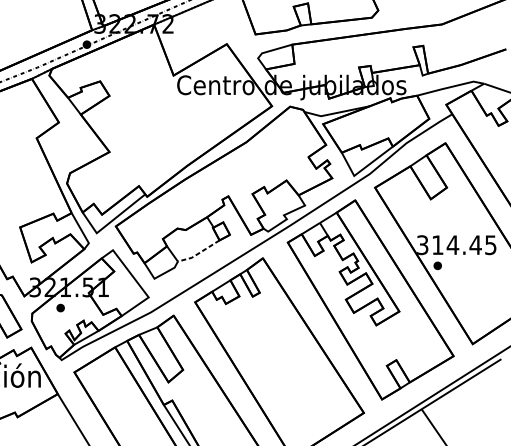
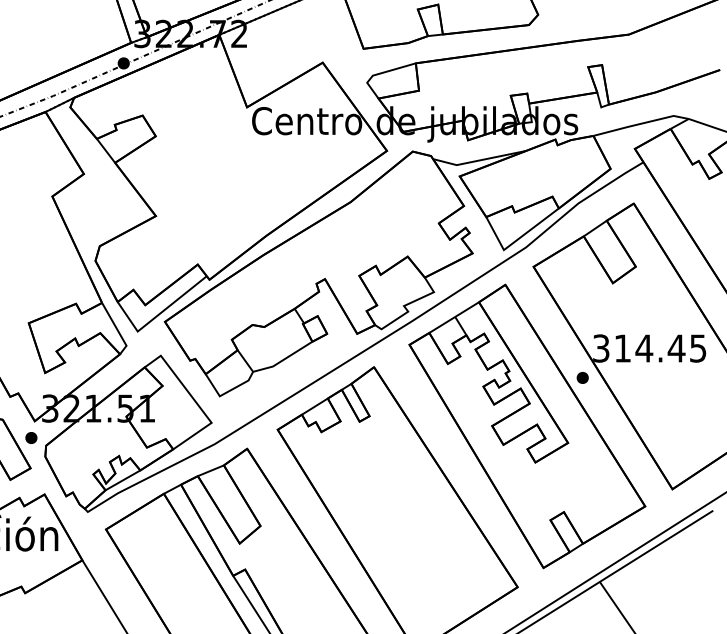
line: (199, 253) -> (283, 360), dashed -> solid
part: (437, 265) -> (582, 377), moved
part: (60, 307) -> (31, 437), moved

